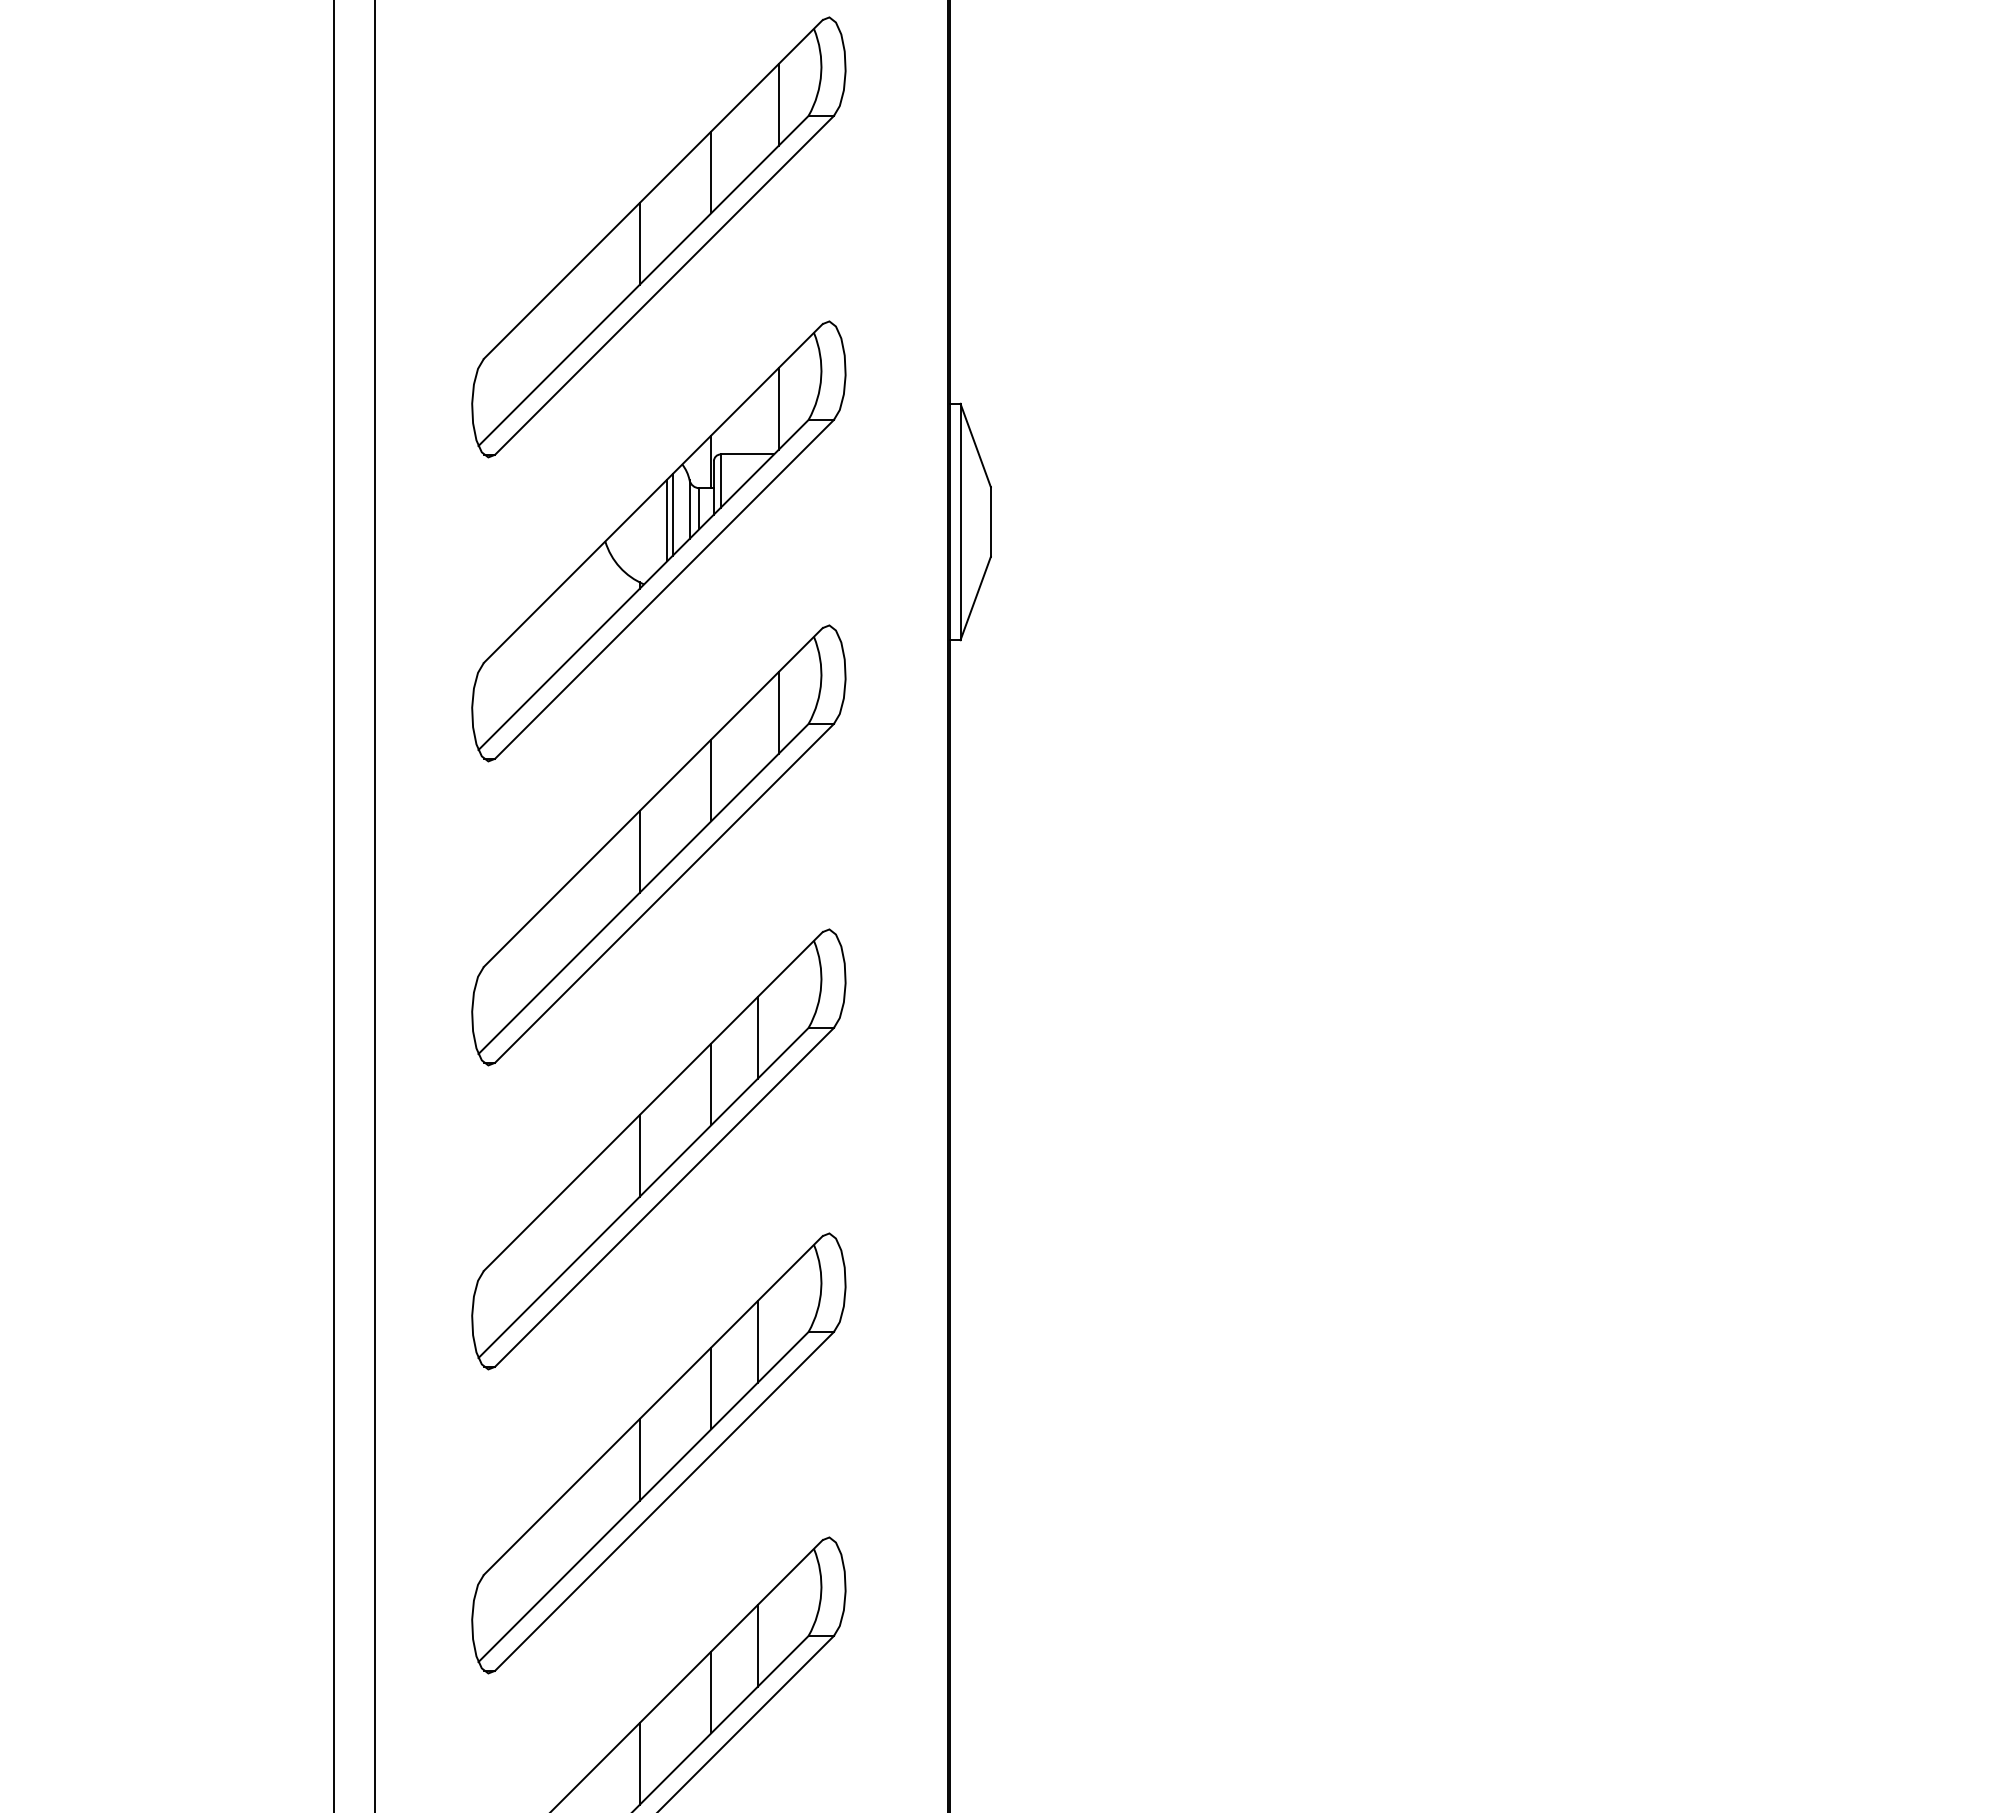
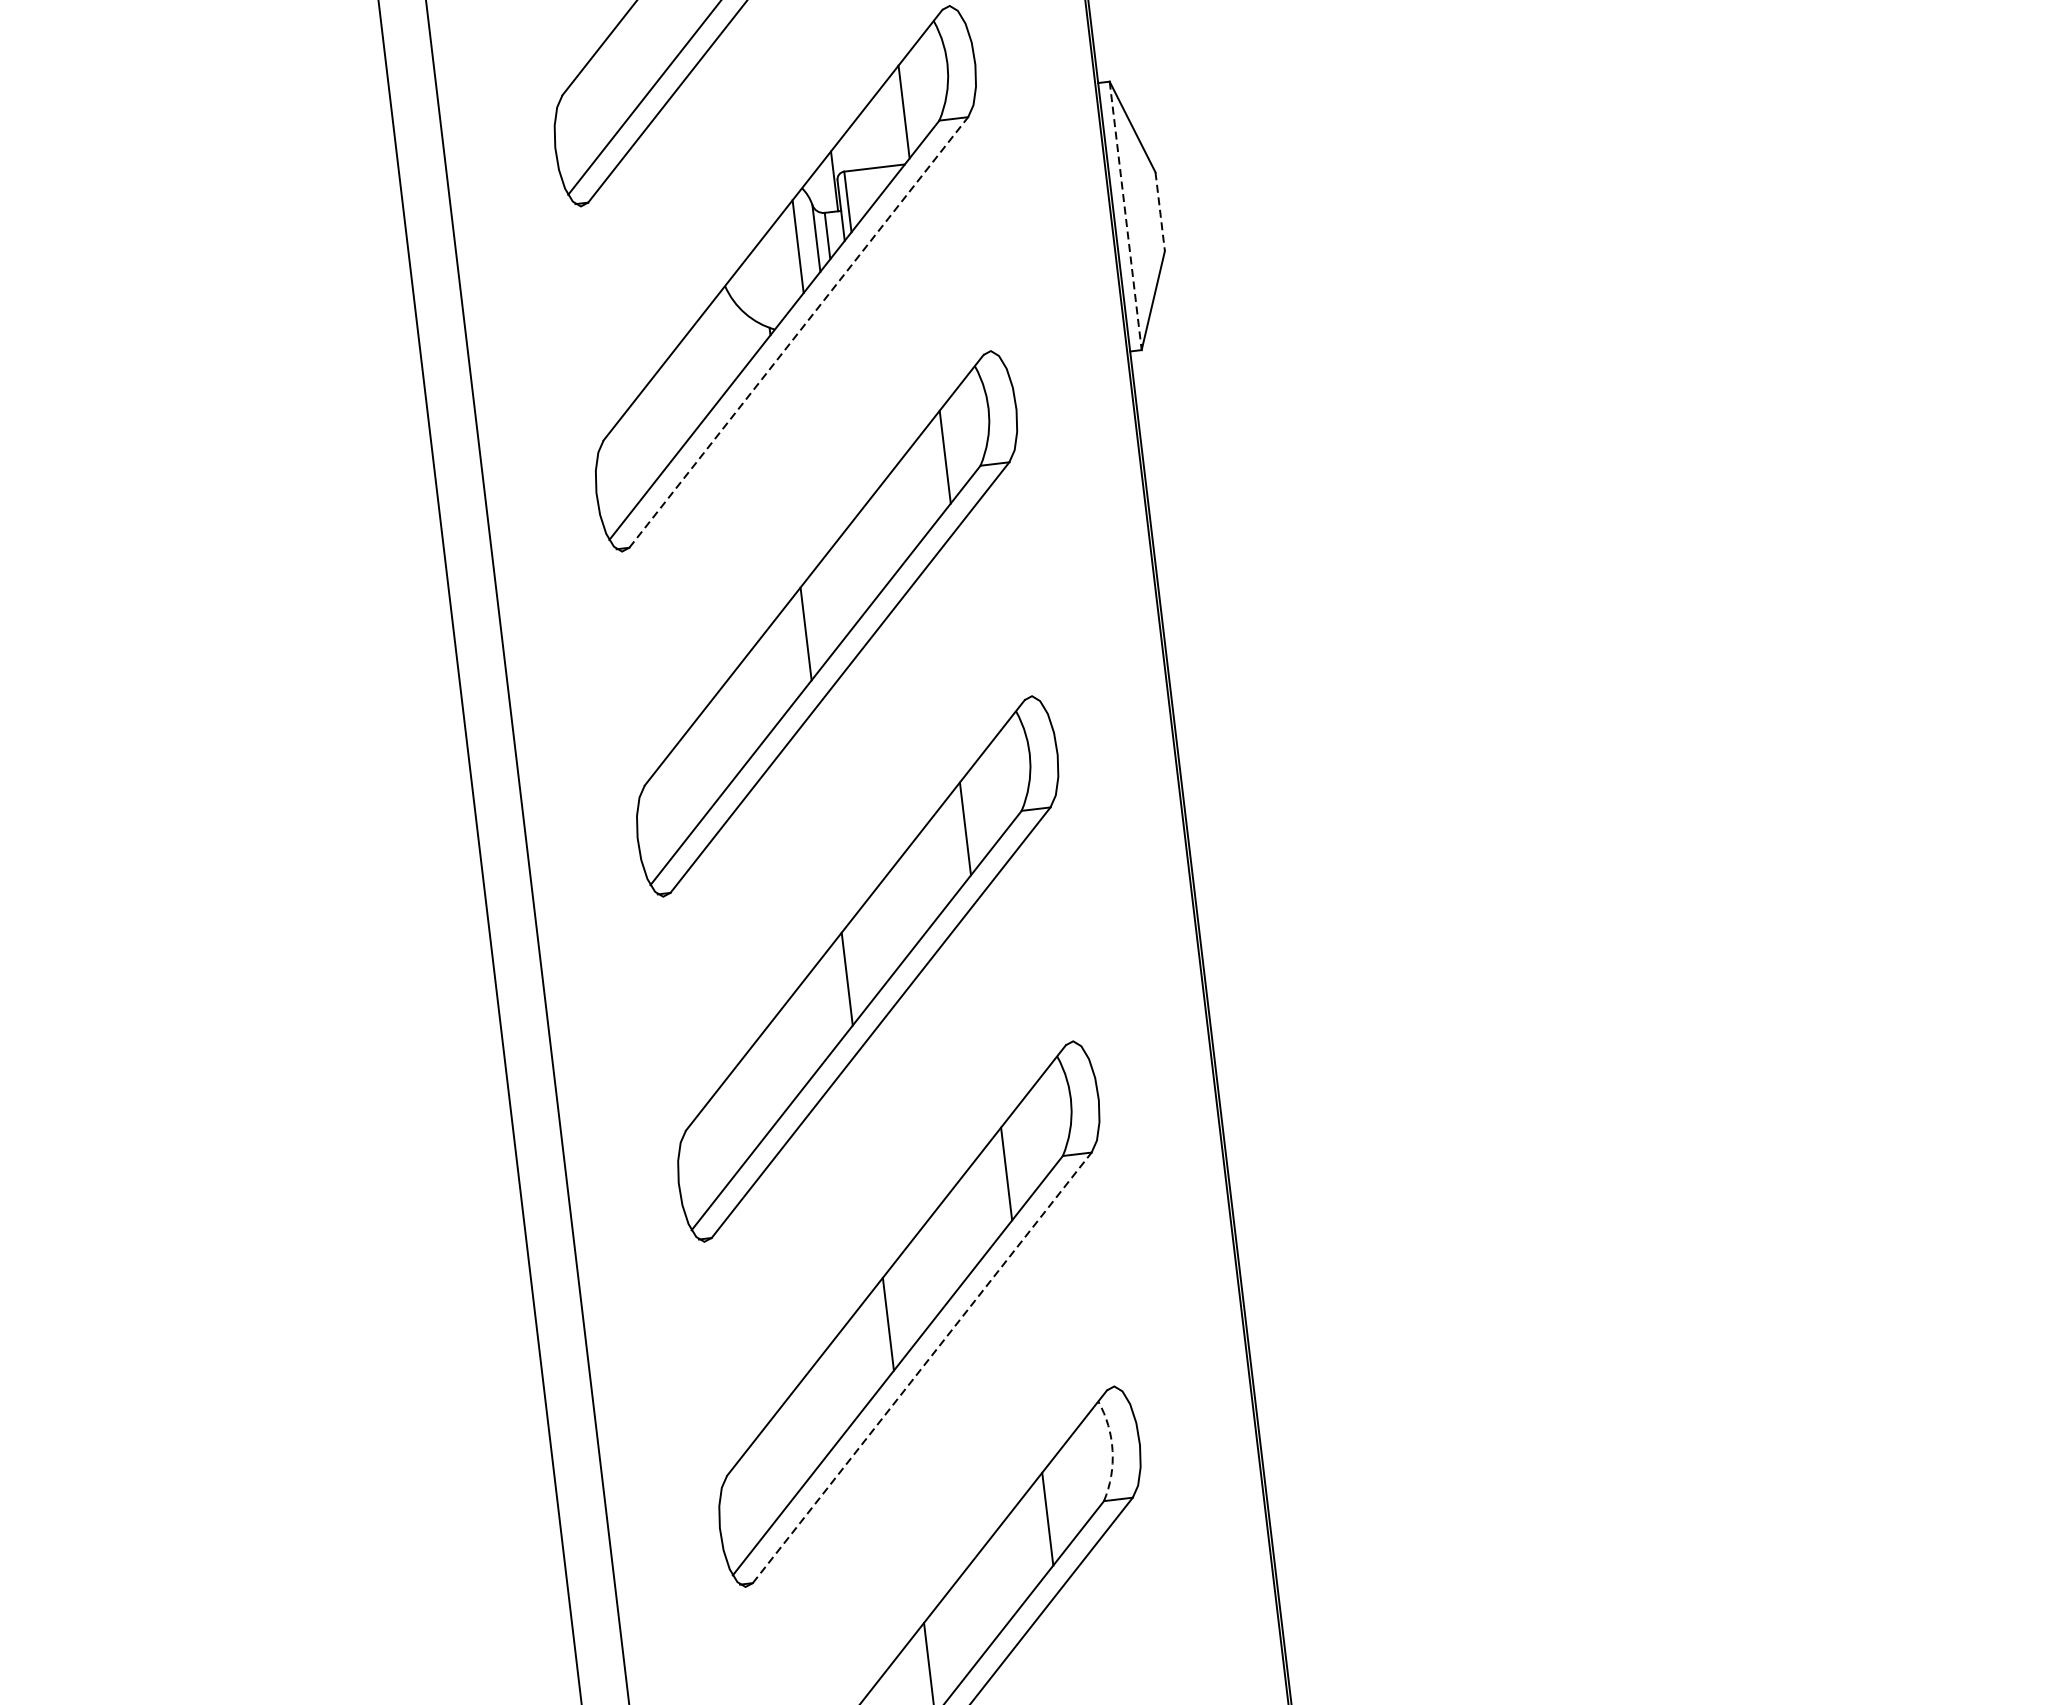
line: (667, 520) -> (792, 253), removed
line: (990, 521) -> (1159, 211), solid -> dashed
line: (960, 522) -> (1125, 216), solid -> dashed
line: (664, 589) -> (798, 332), solid -> dashed
line: (711, 780) -> (877, 543), removed
line: (711, 1084) -> (919, 888), removed
line: (711, 1388) -> (960, 1233), removed
line: (664, 1501) -> (922, 1367), solid -> dashed
arc: (821, 1593) -> (1112, 1451), solid -> dashed
line: (711, 1692) -> (1001, 1578), removed

